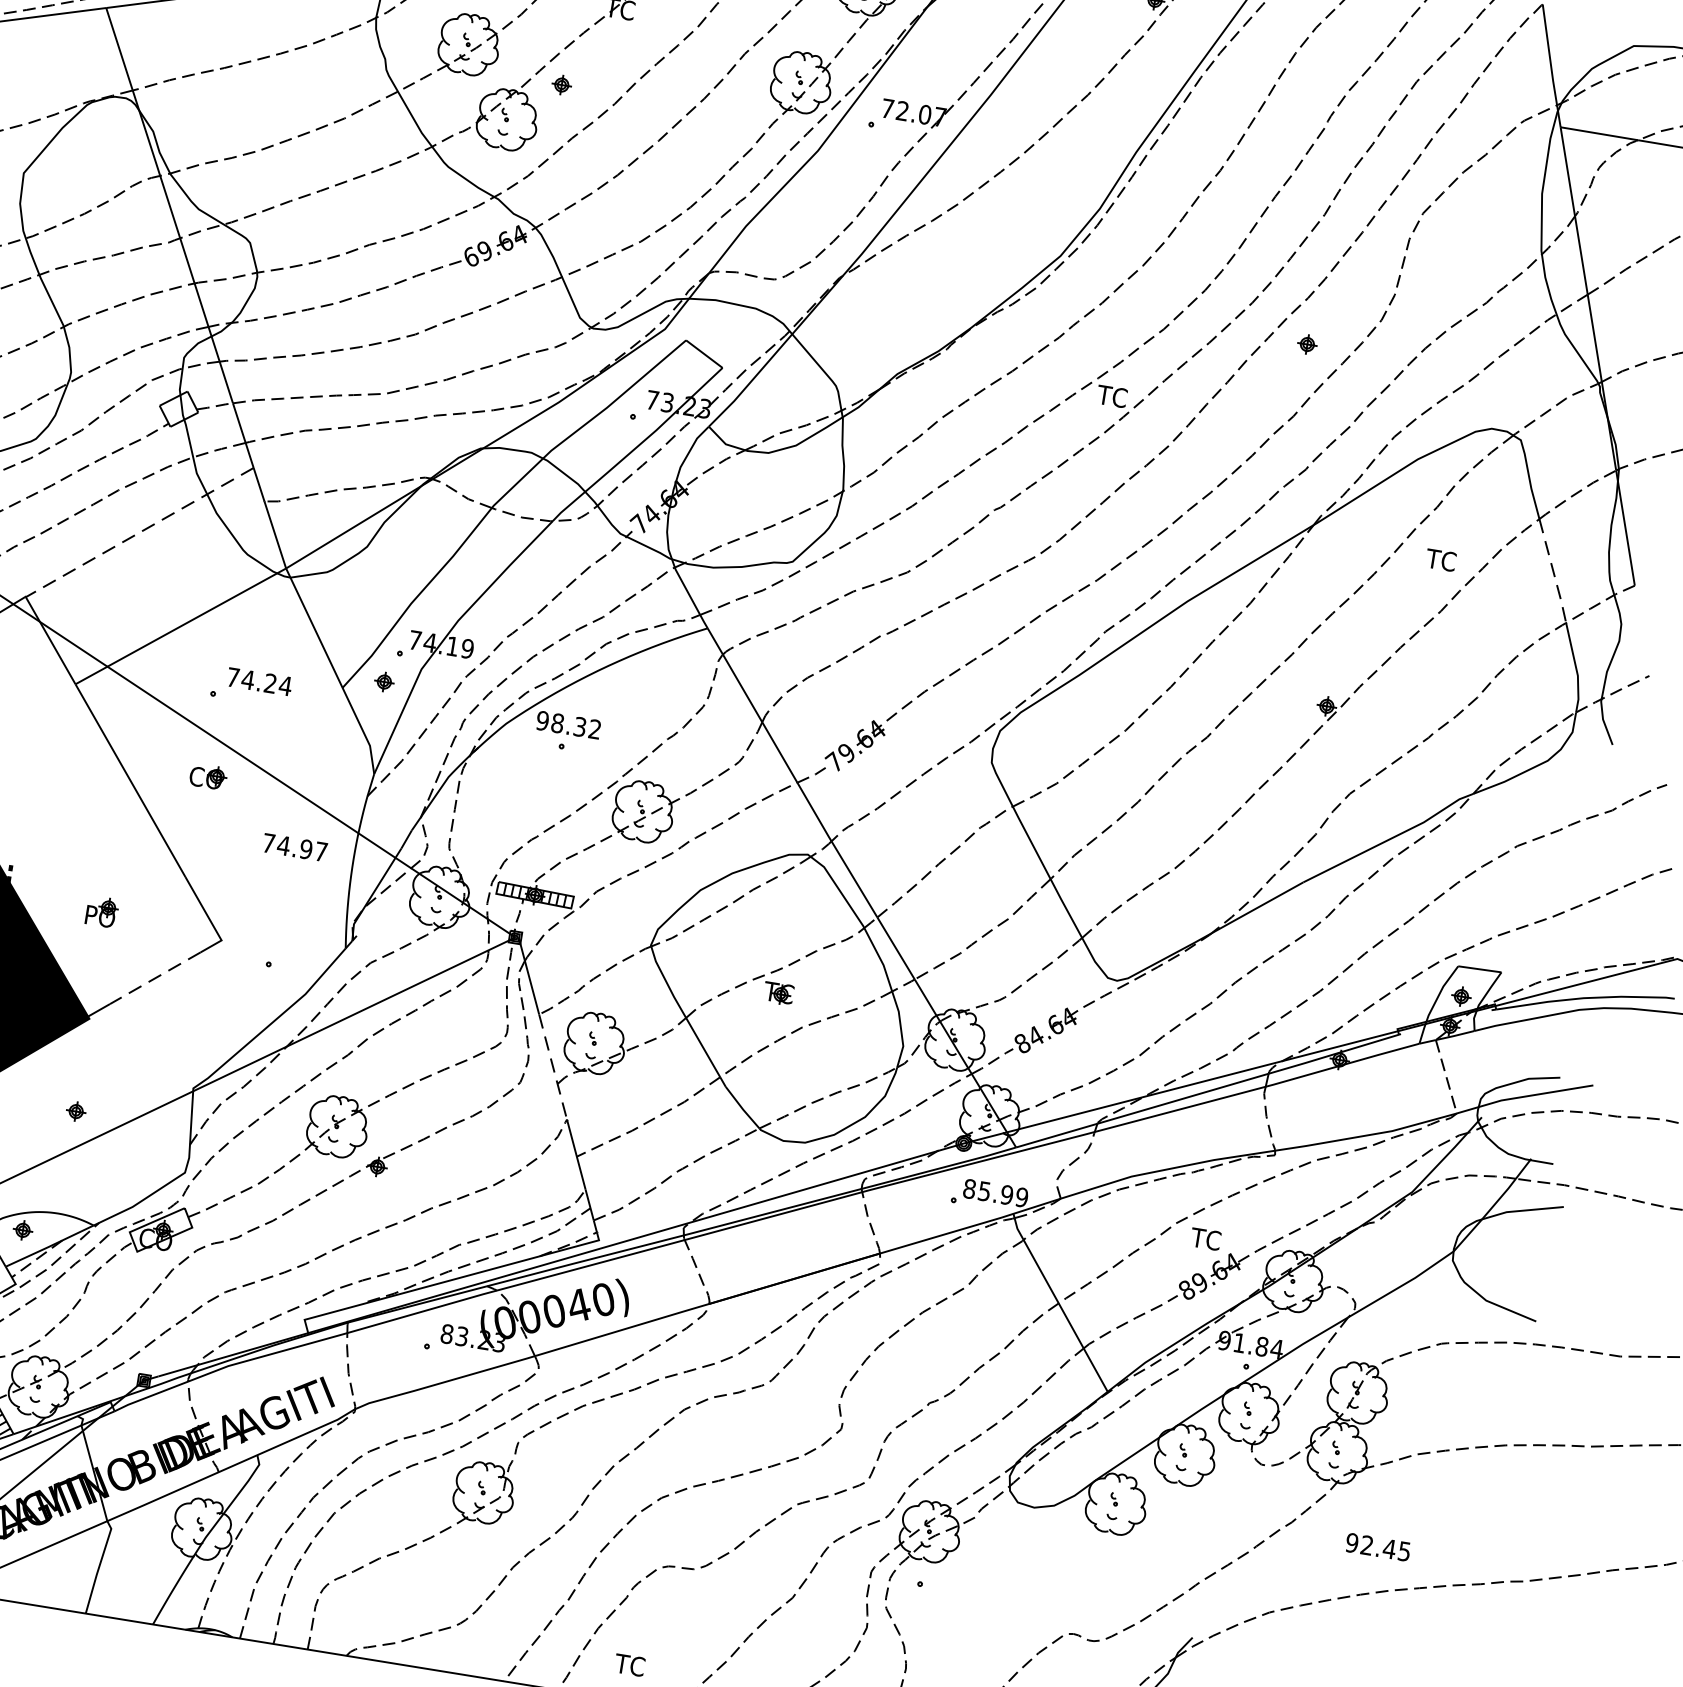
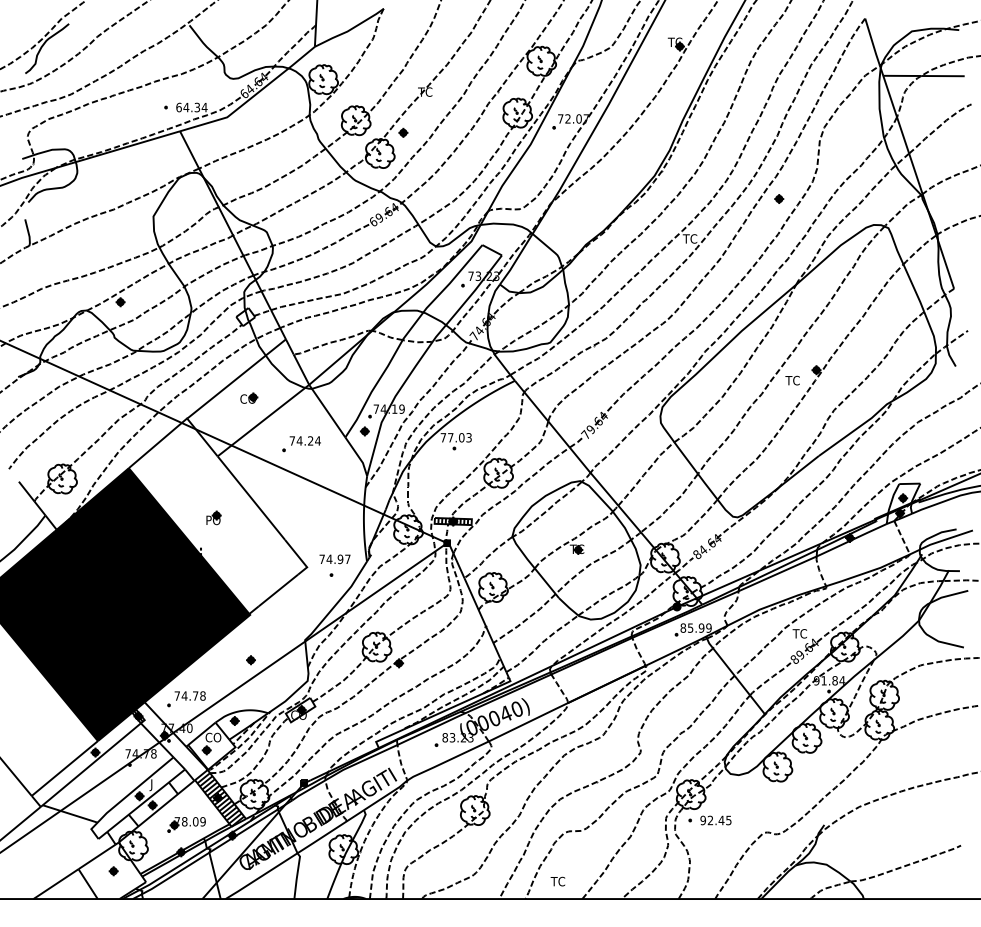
line: (139, 533) -> (236, 379), dashed -> solid
text: (1440, 559) -> (792, 380), moved
line: (1554, 571) -> (914, 288), dashed -> solid
text: (567, 724) -> (455, 437), 98.32 -> 77.03
part: (209, 775) -> (249, 397), moved
text: (293, 847) -> (334, 559), moved
part: (101, 910) -> (213, 517), moved
line: (155, 978) -> (278, 590), dashed -> solid
line: (553, 1067) -> (475, 602), dashed -> solid
text: (1377, 1547) -> (715, 820), moved

